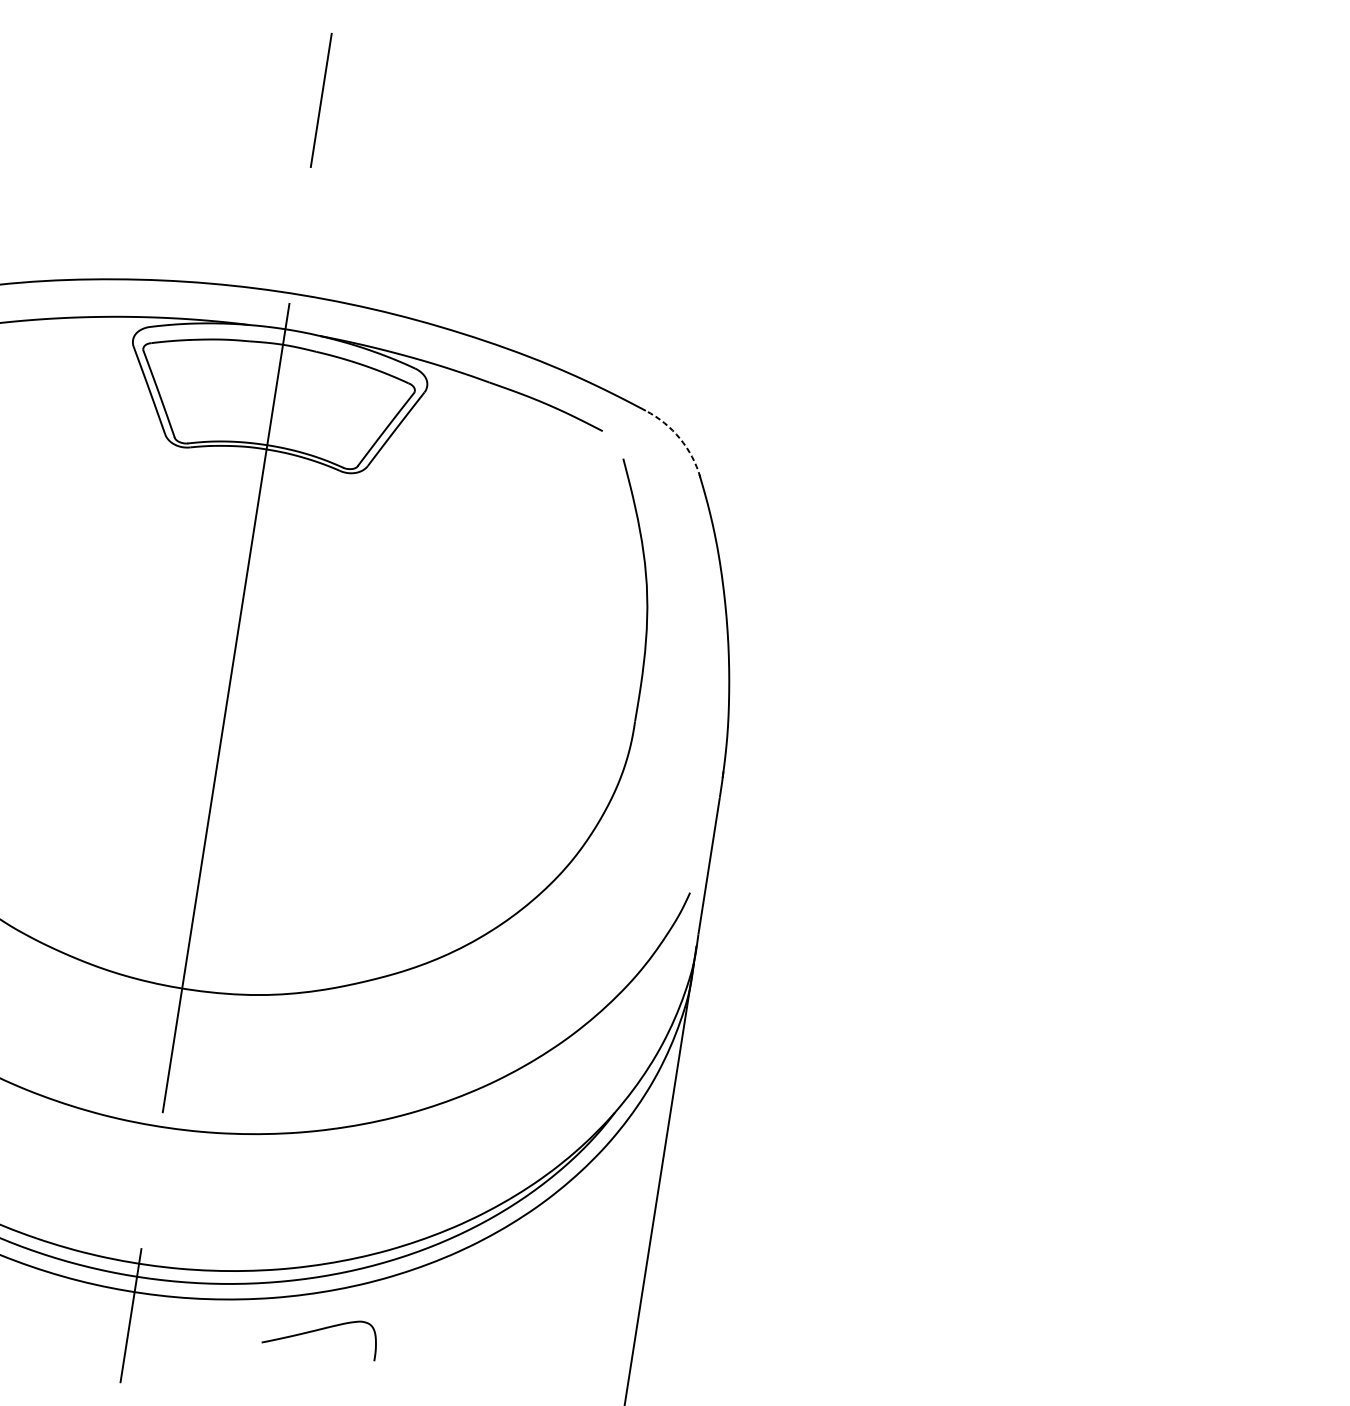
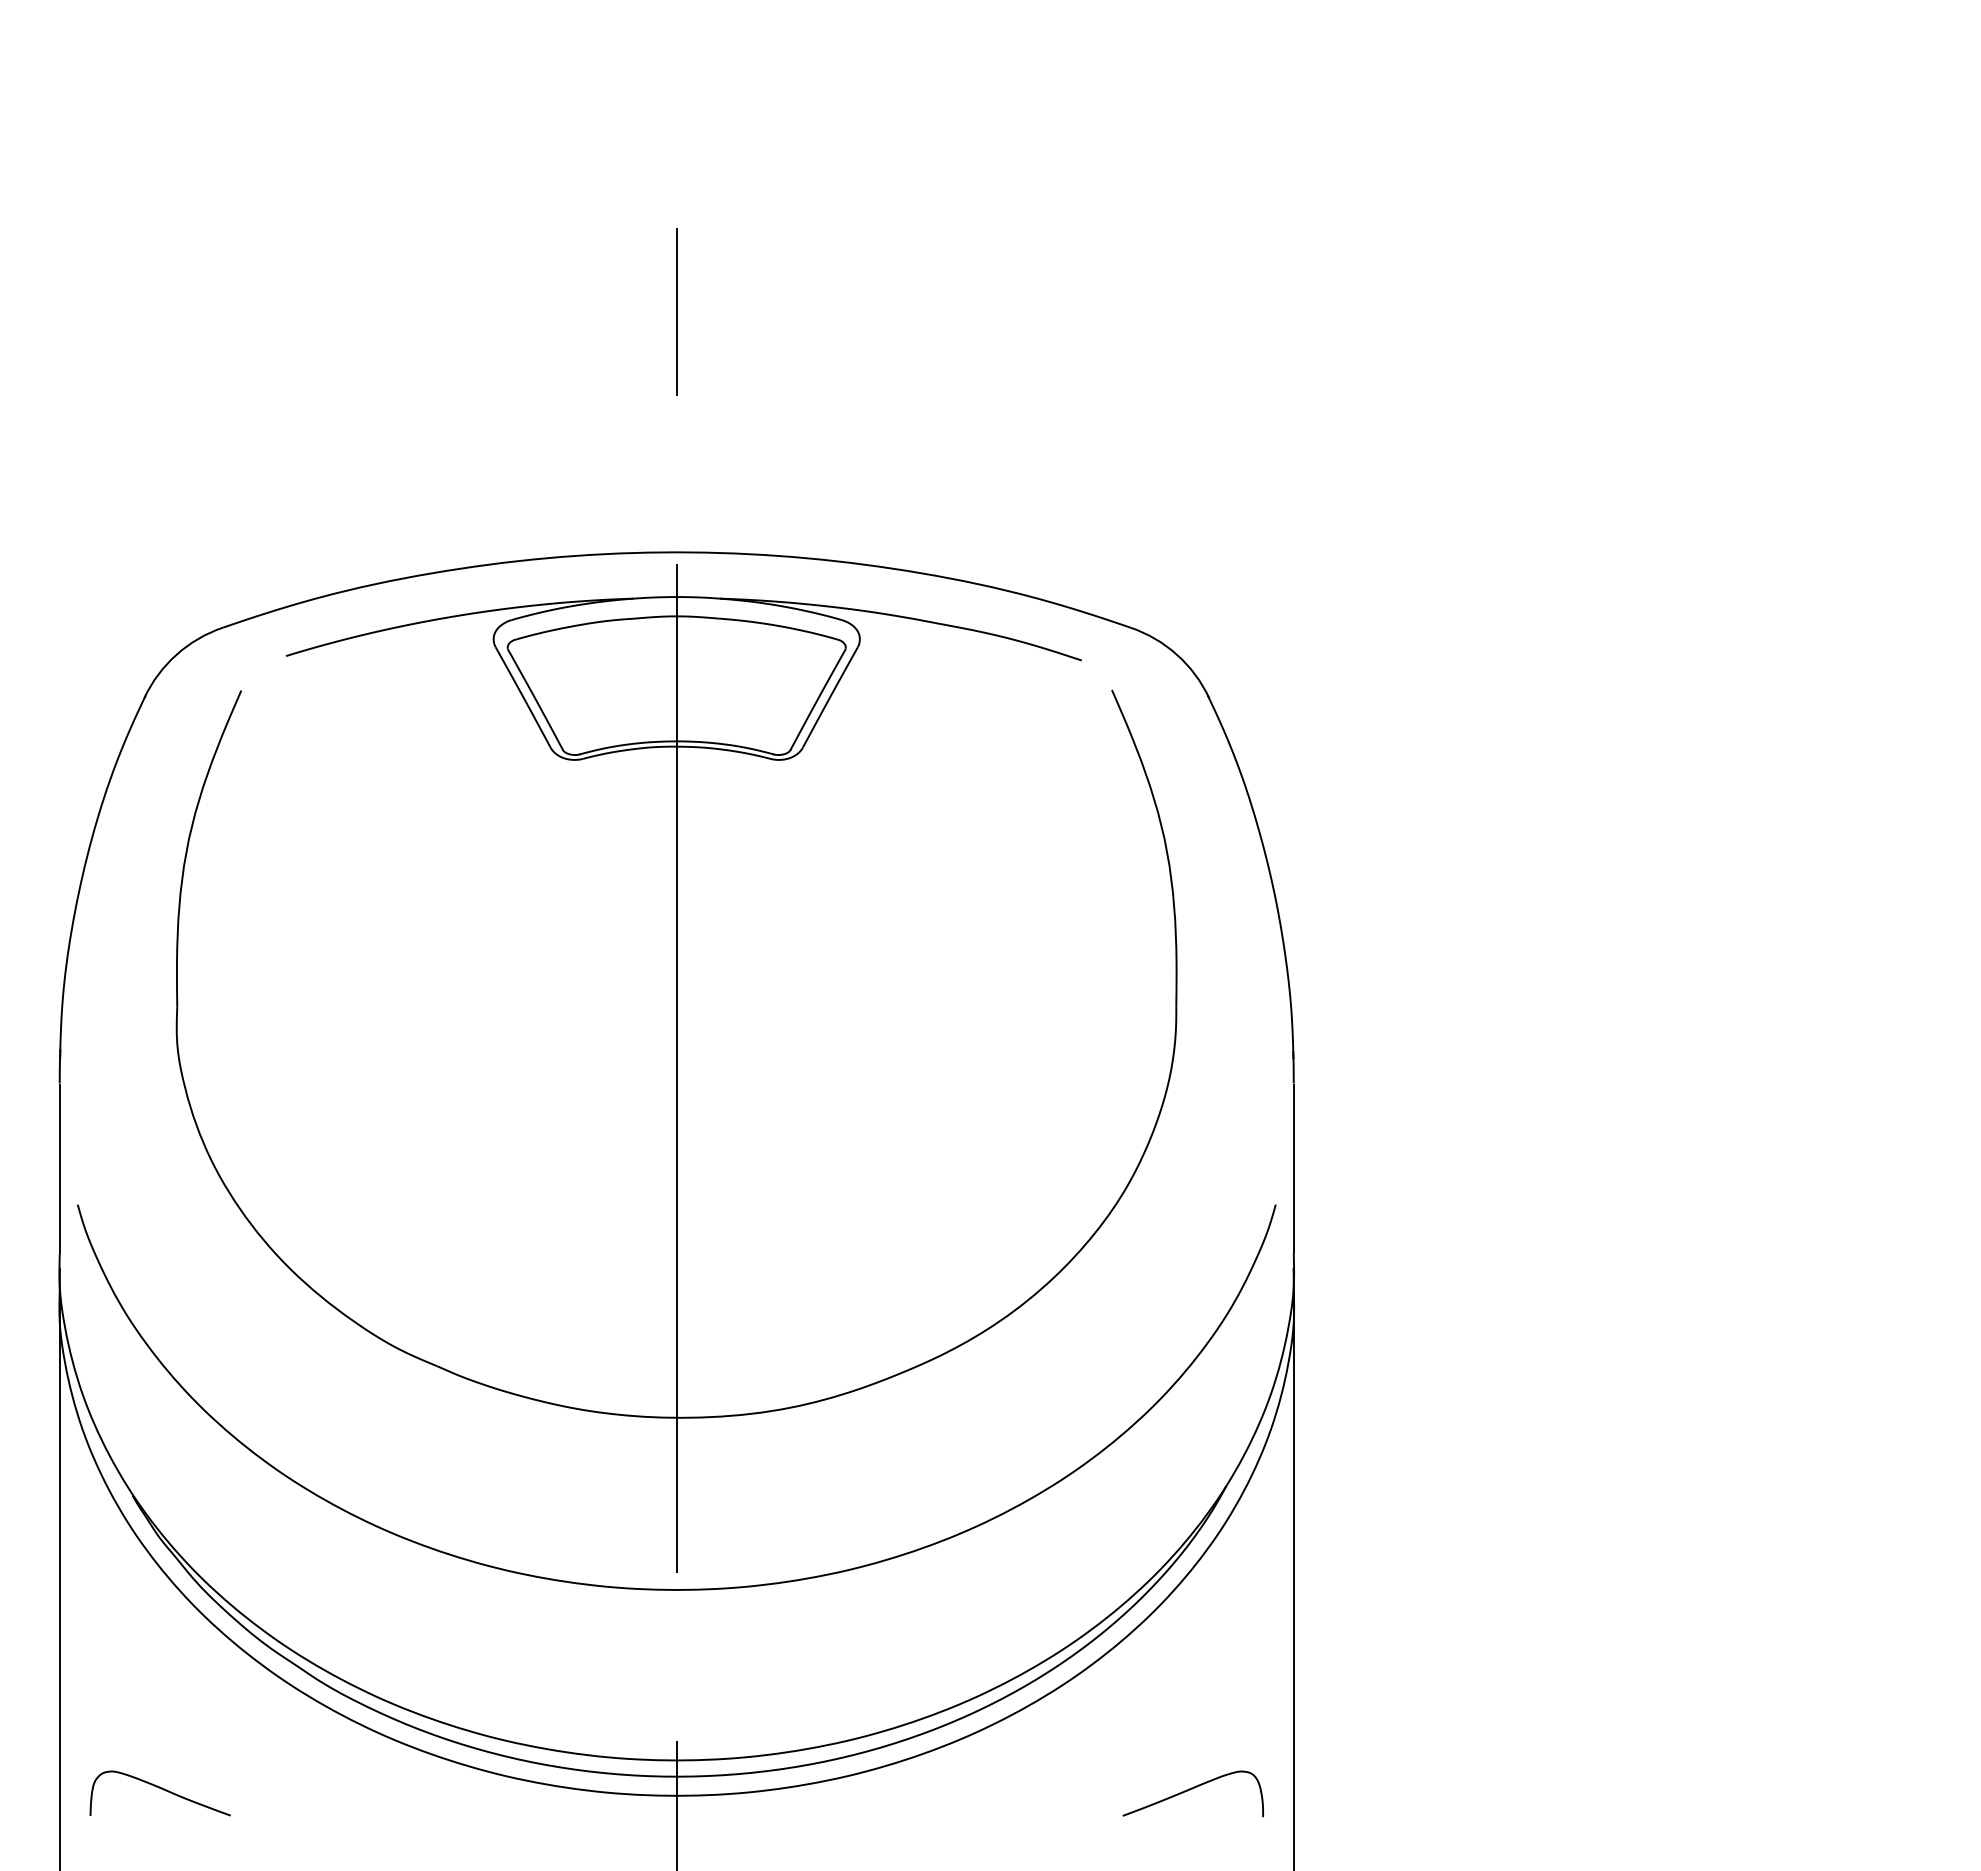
arc: (680, 438) -> (1177, 654), dashed -> solid
curve: (319, 1330) -> (1190, 1790), moved

